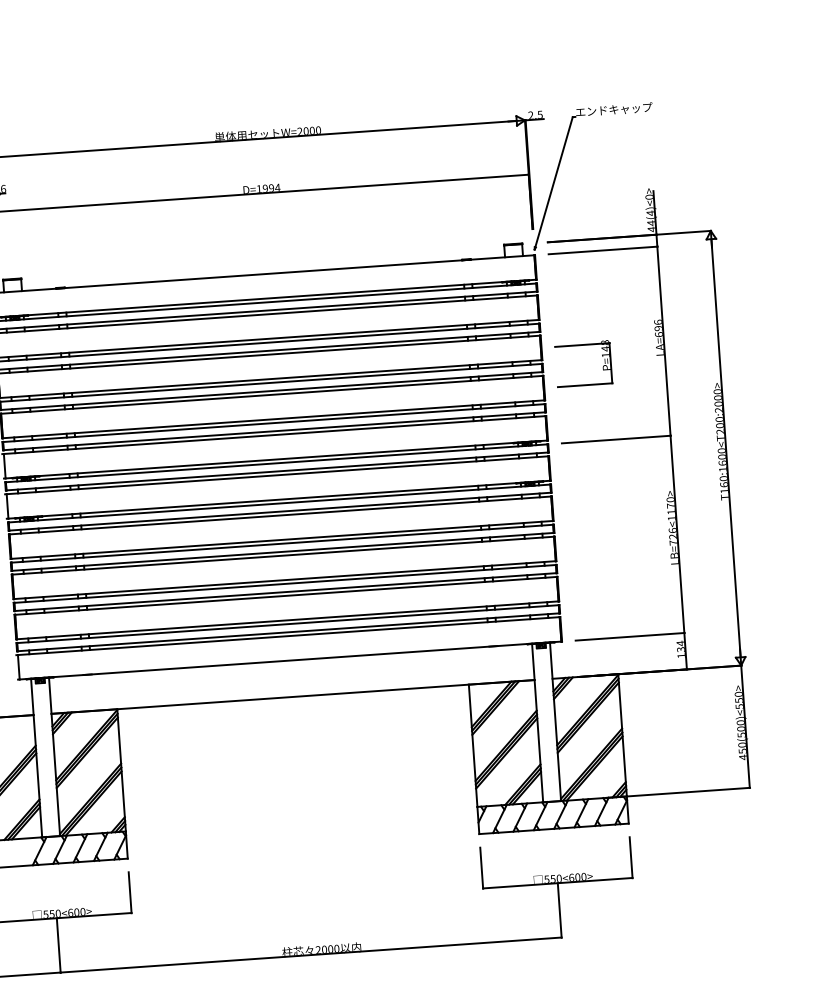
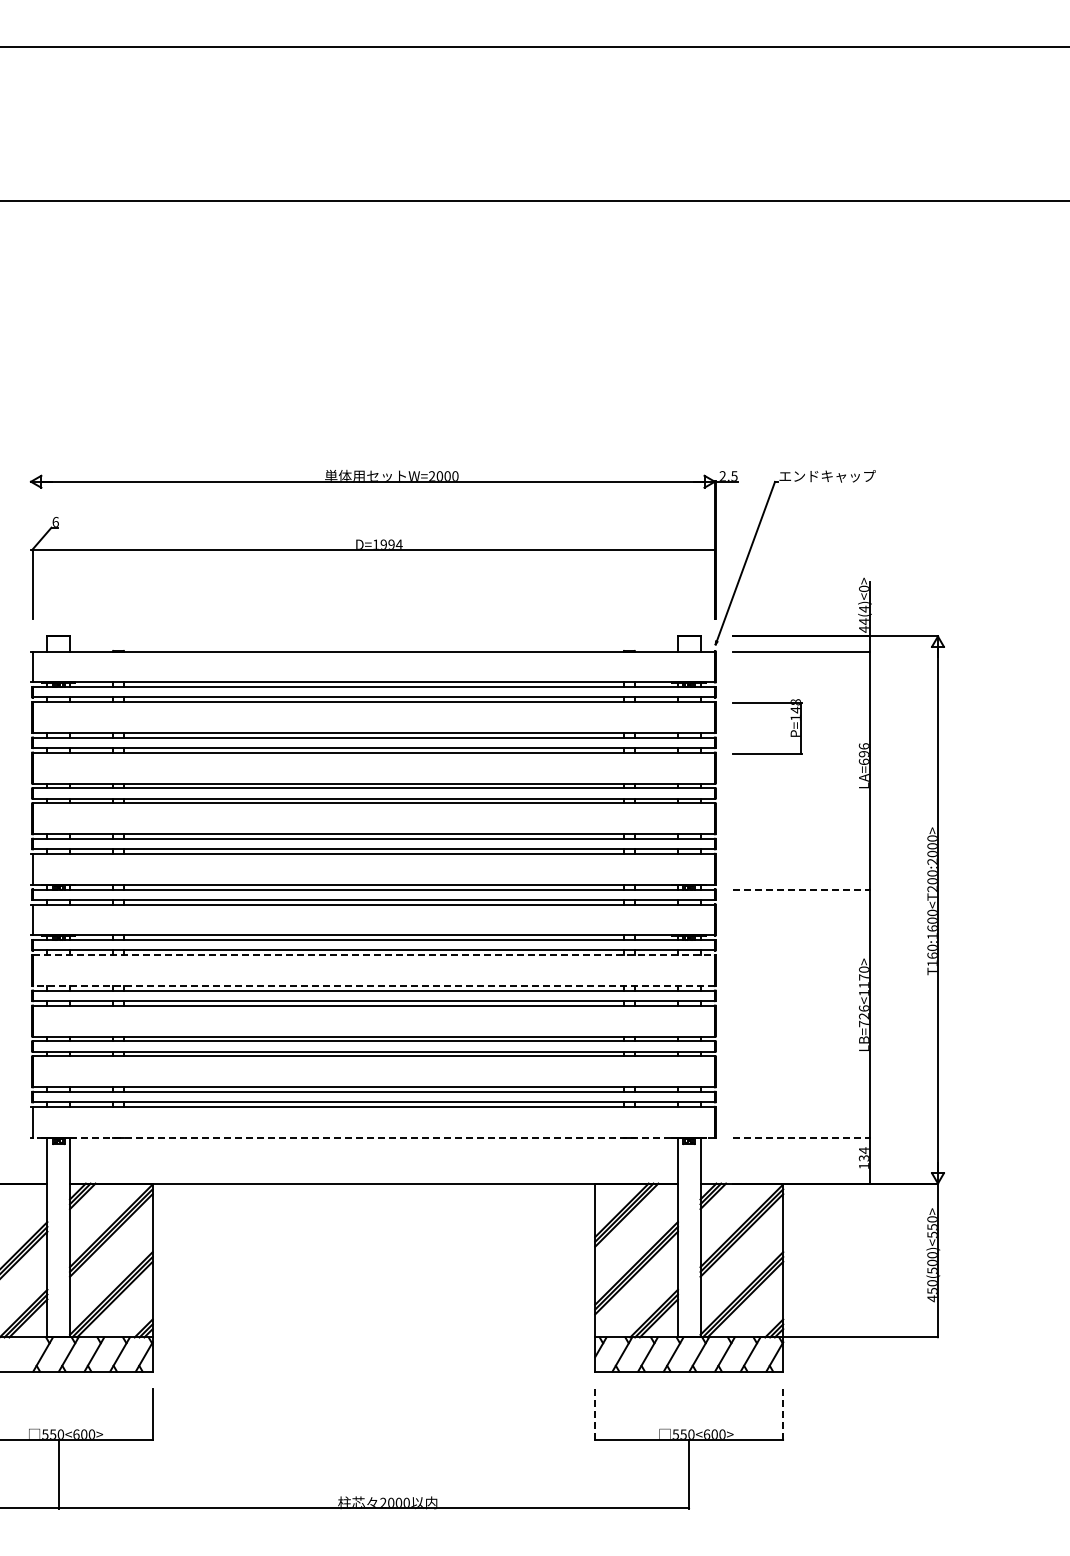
part: (582, 345) -> (767, 703), moved
line: (616, 439) -> (801, 889), solid -> dashed
line: (280, 515) -> (373, 955), solid -> dashed
line: (281, 539) -> (373, 985), solid -> dashed
line: (630, 636) -> (801, 1137), solid -> dashed
line: (290, 660) -> (373, 1137), solid -> dashed
line: (631, 857) -> (783, 1414), solid -> dashed
line: (481, 868) -> (595, 1414), solid -> dashed

